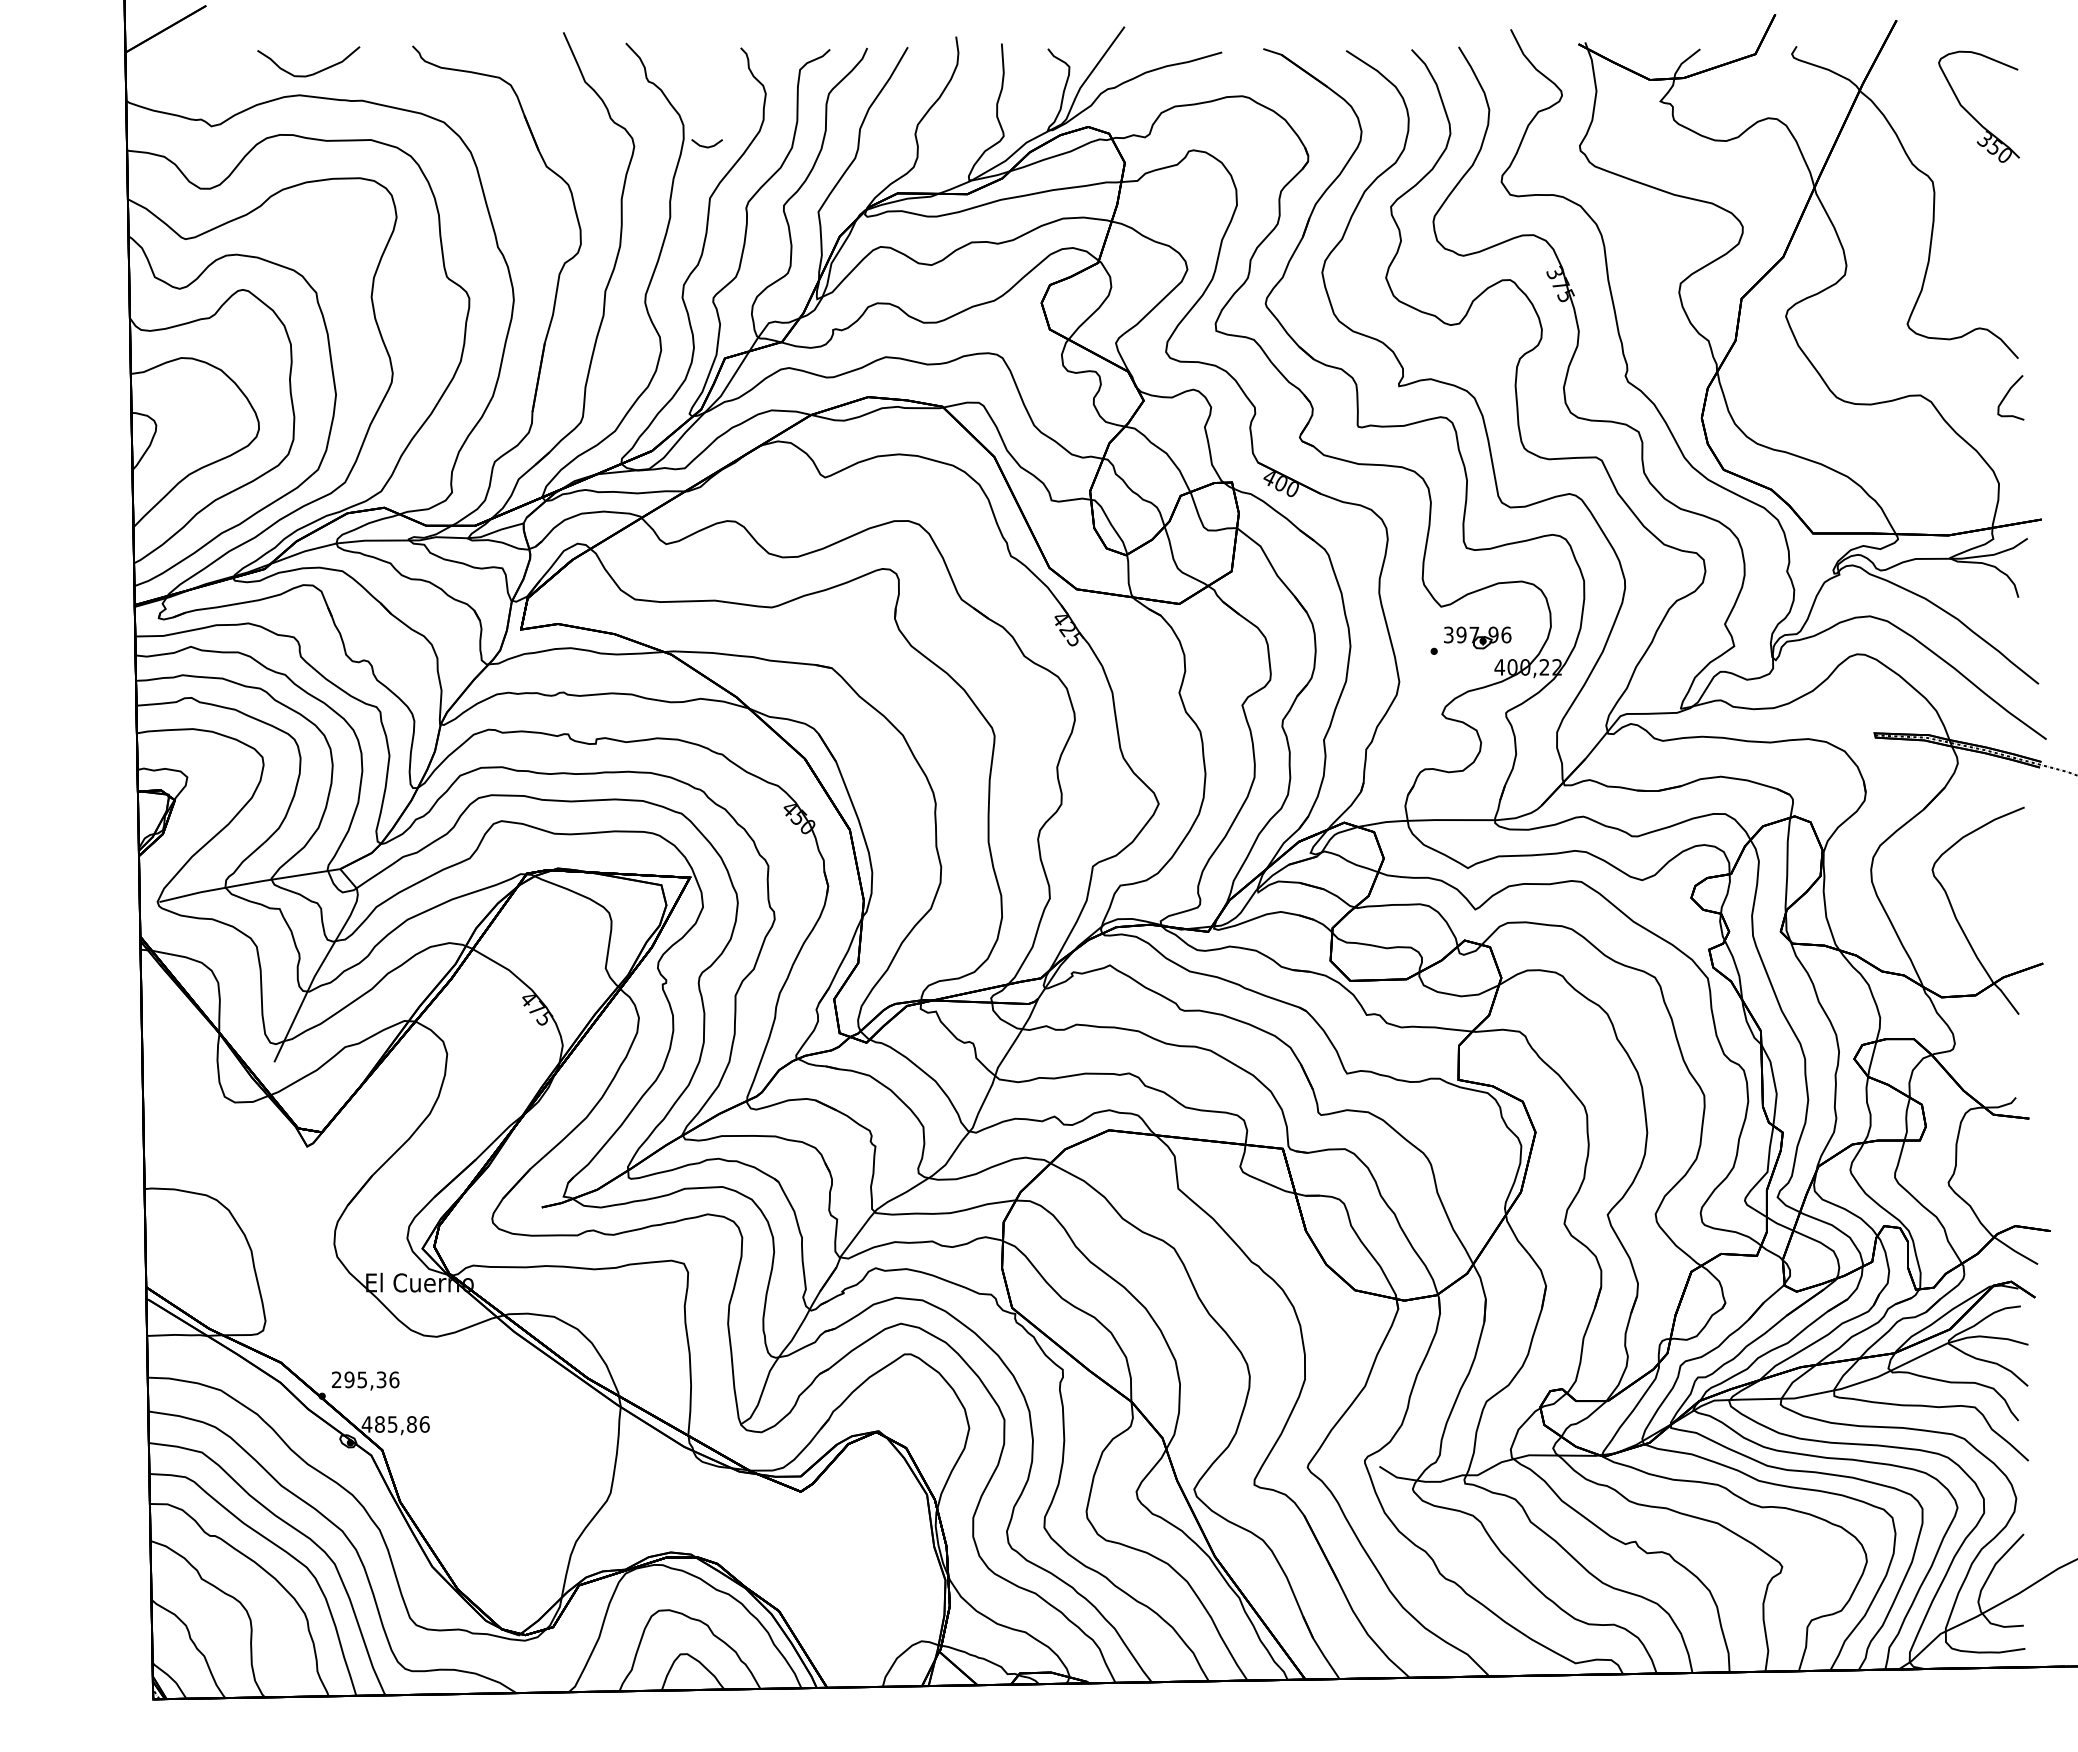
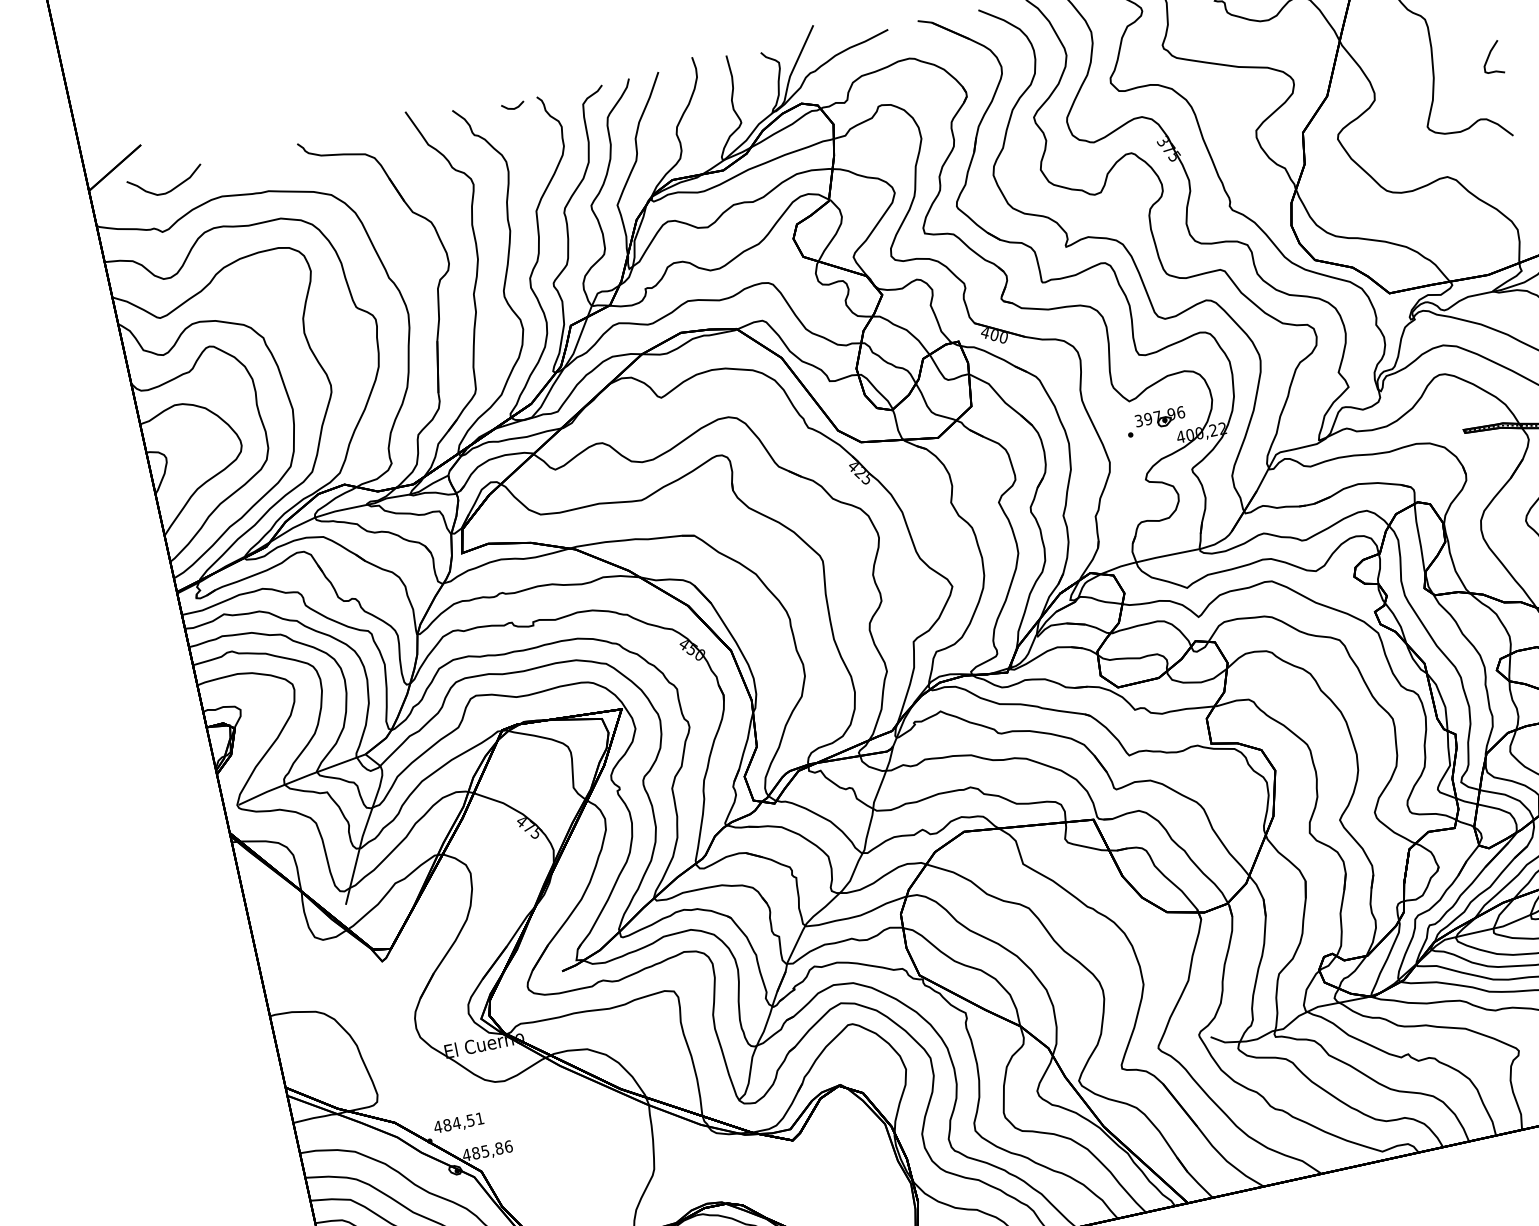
curve: (314, 72) -> (171, 189), moved
line: (704, 145) -> (511, 107), moved
curve: (2007, 395) -> (1489, 57), moved
text: (365, 1379) -> (458, 1122), 295,36 -> 484,51

